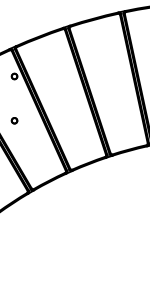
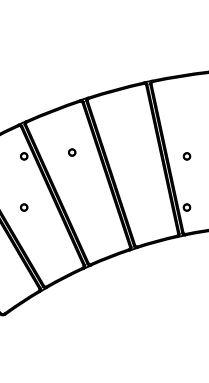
part: (56, 73) -> (72, 152), added

